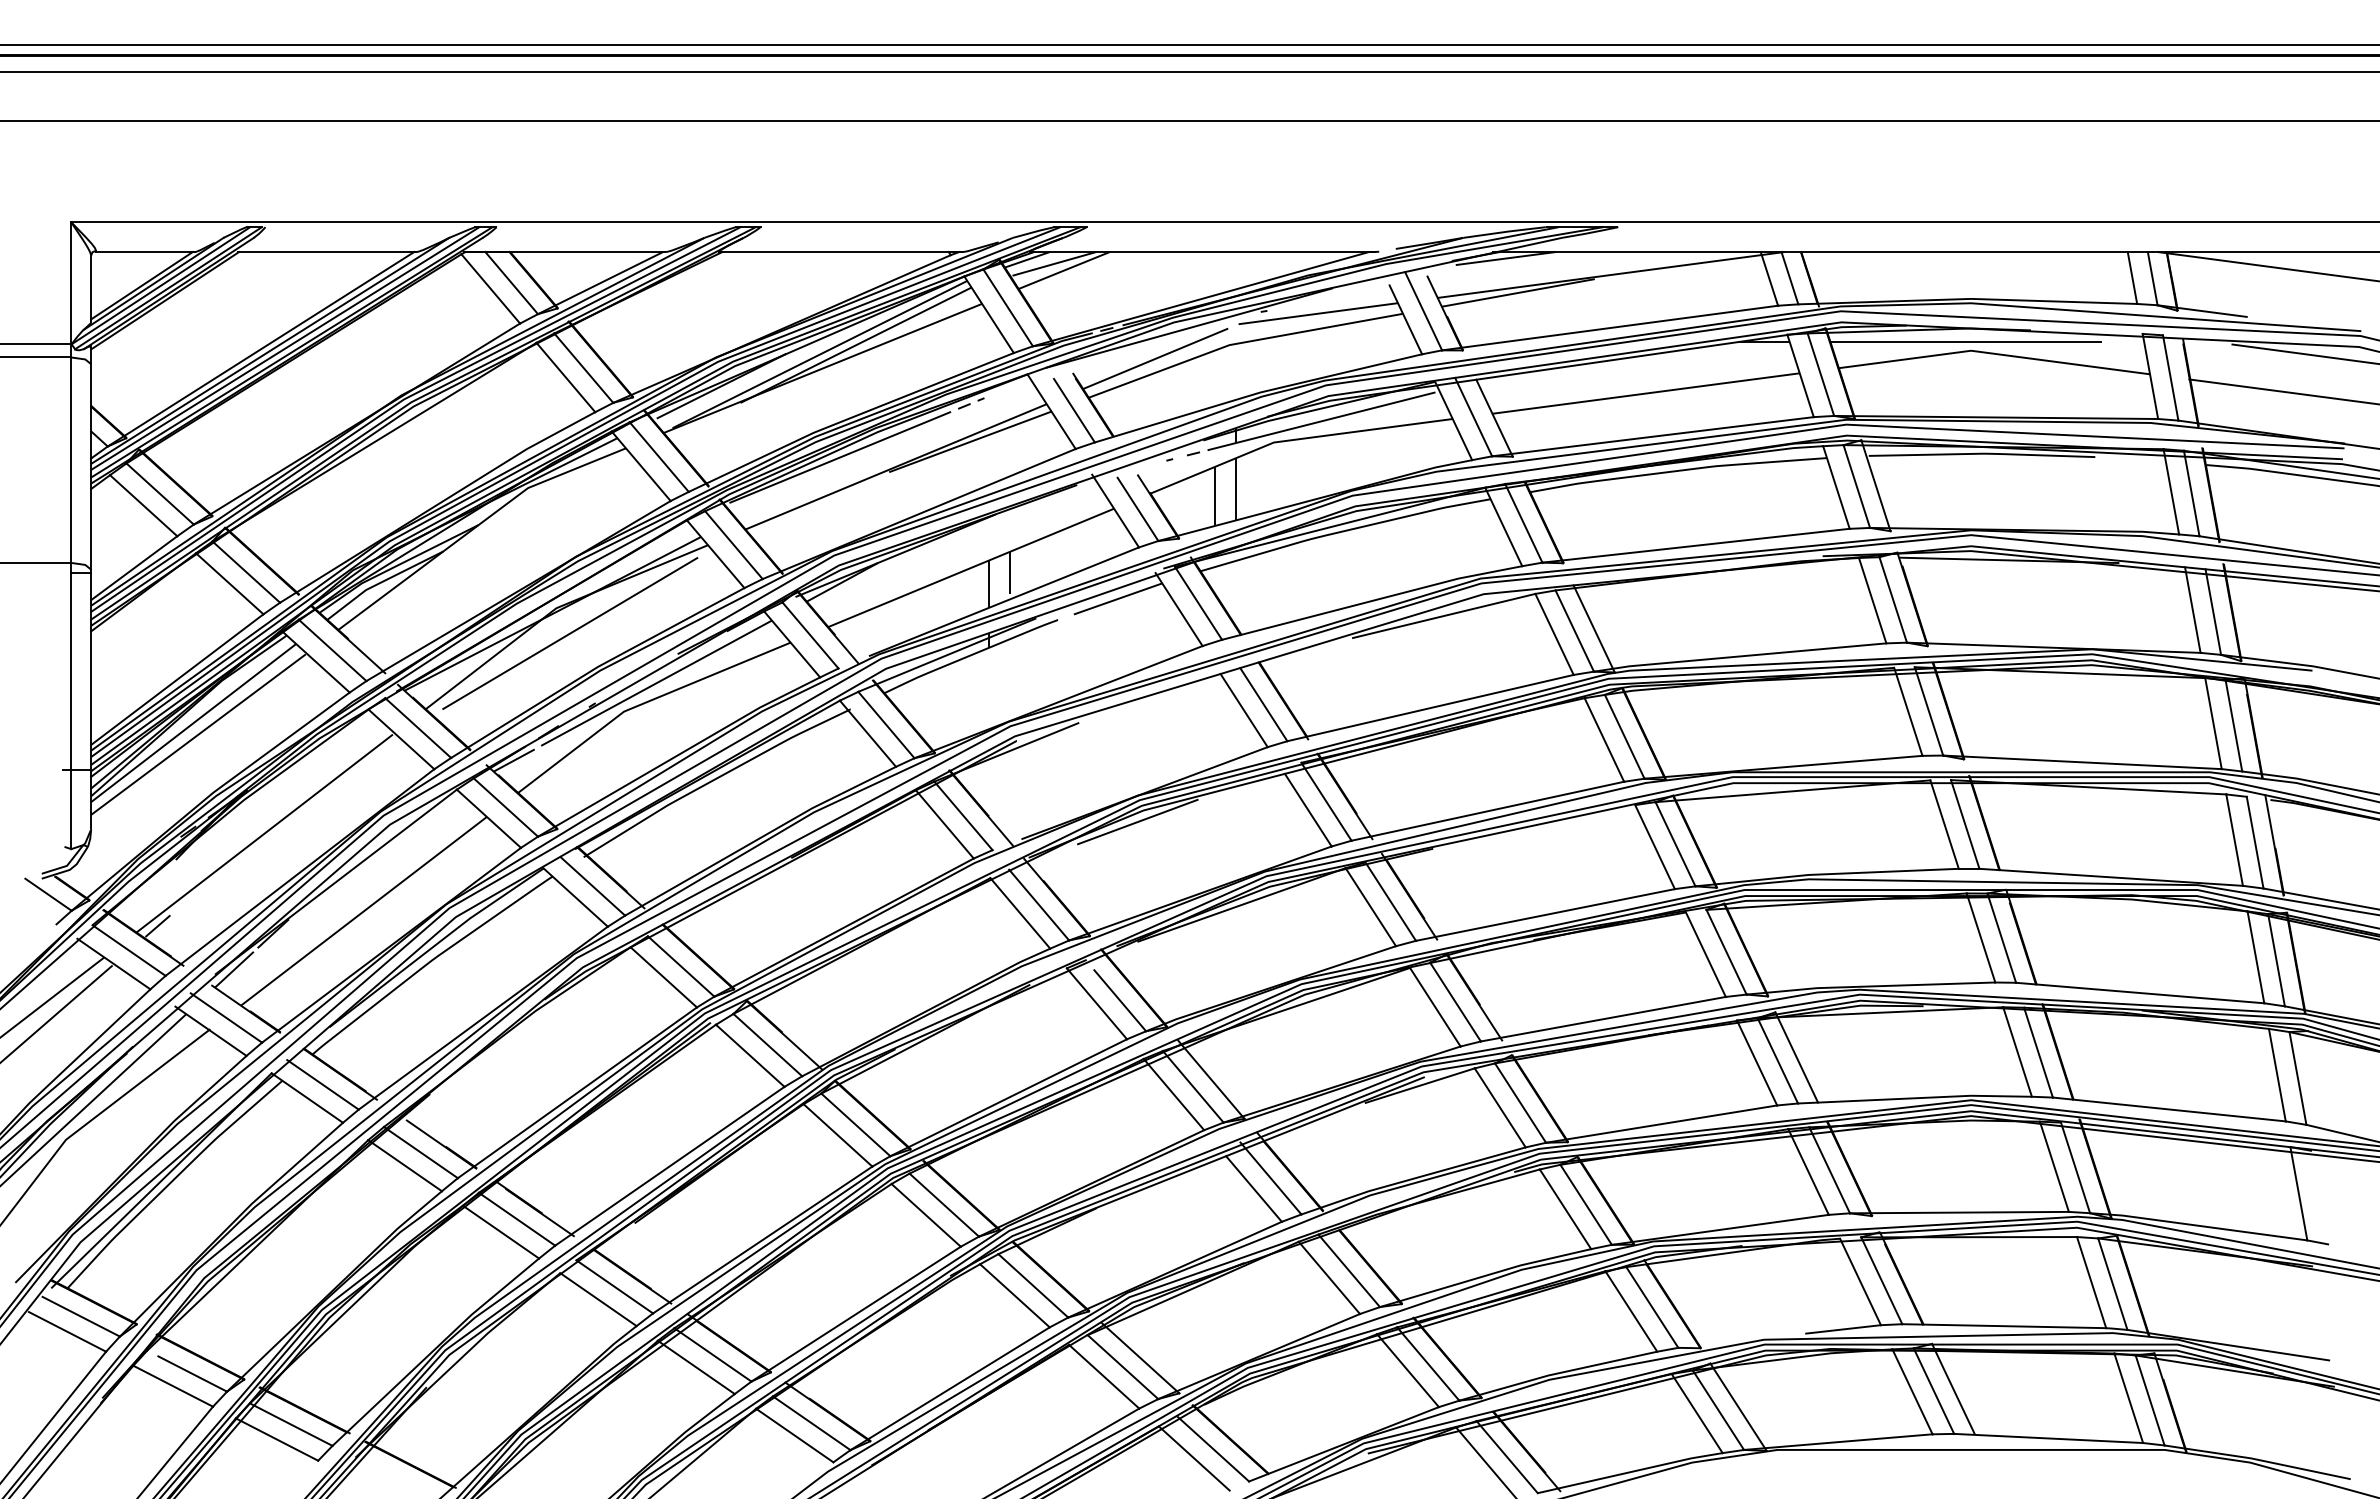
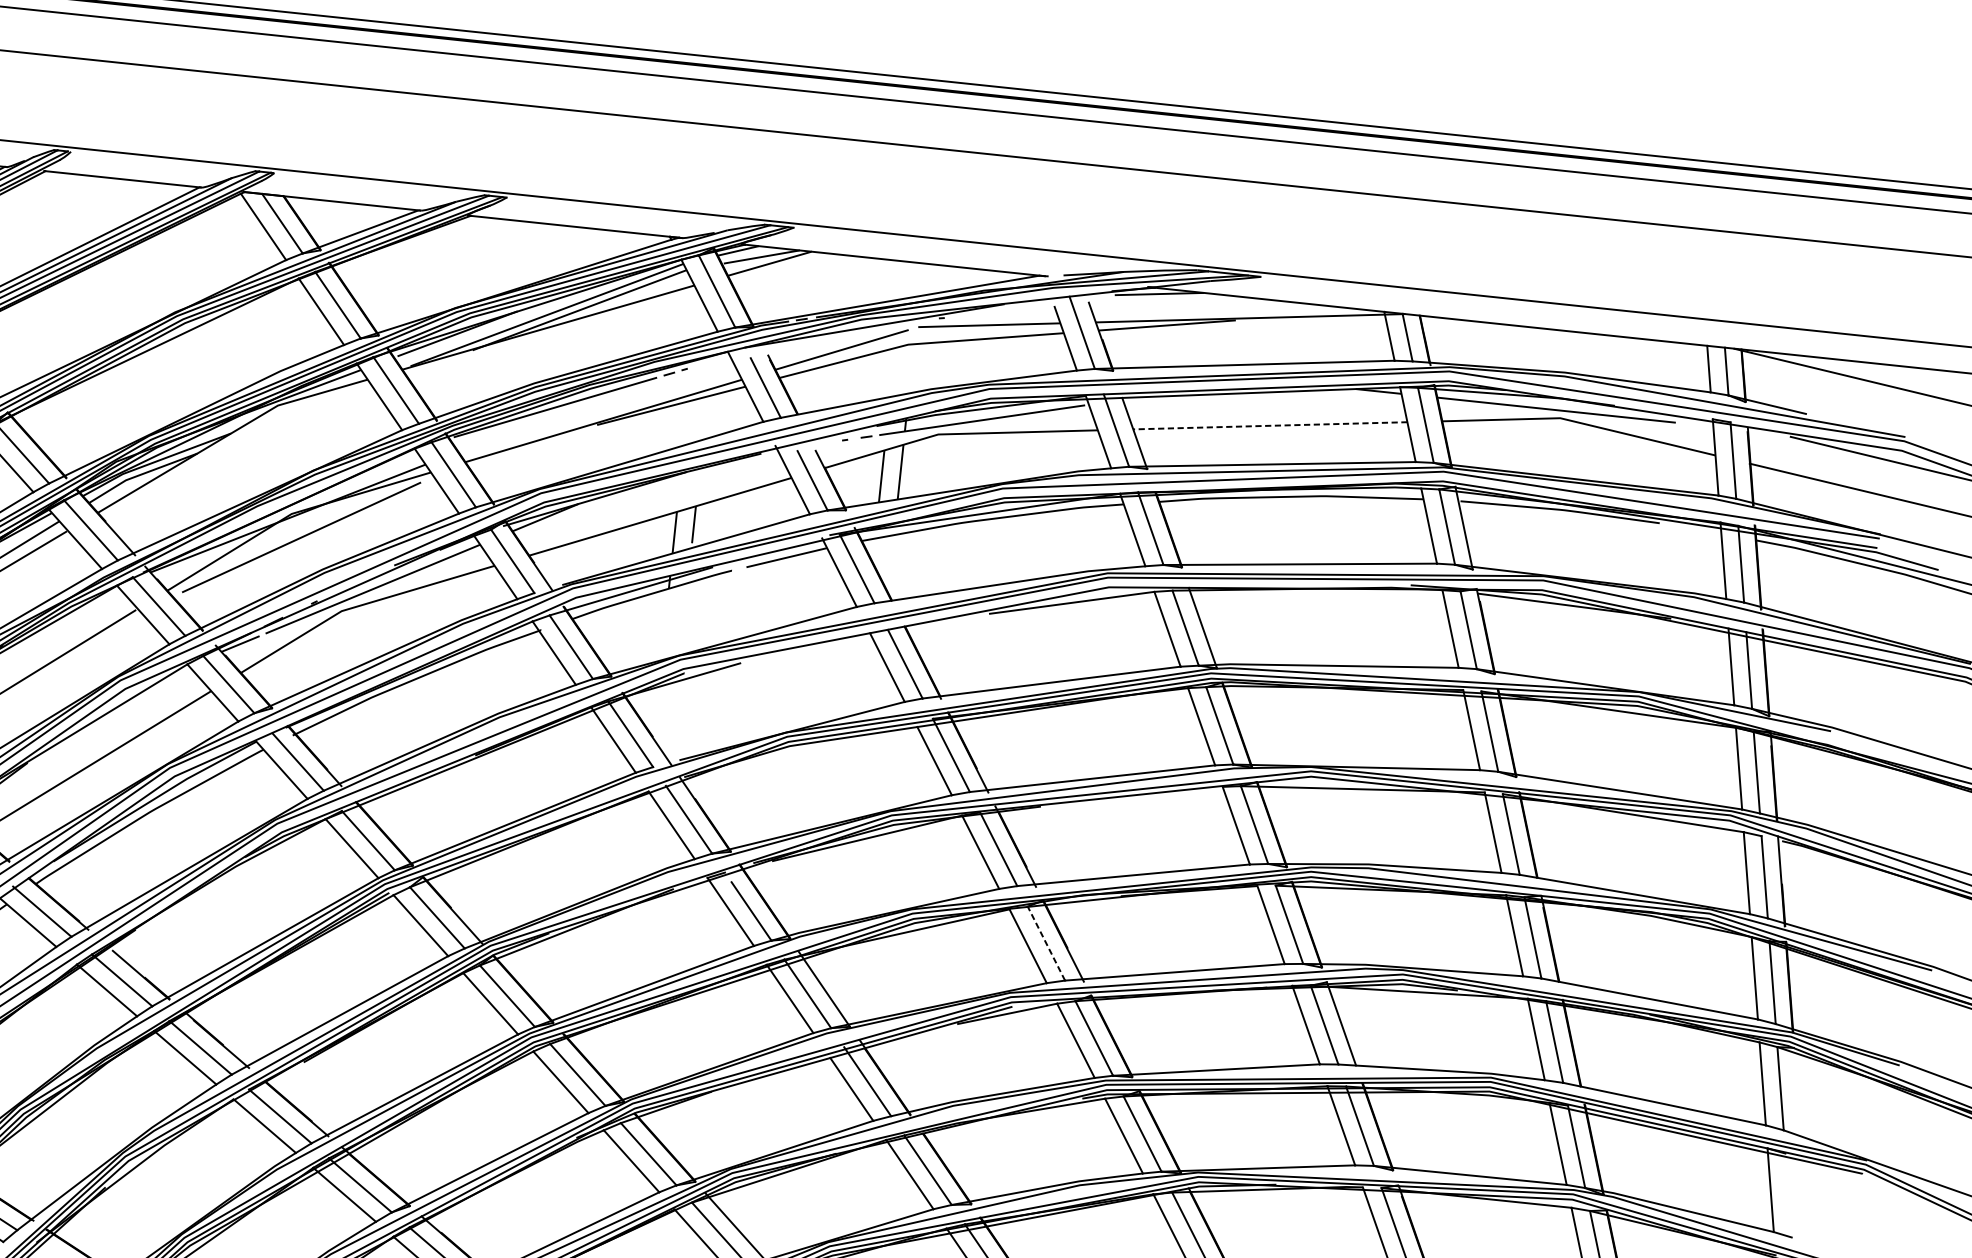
line: (1645, 393) -> (1269, 425), solid -> dashed
line: (1137, 821) -> (783, 755), removed
line: (1455, 1002) -> (1046, 943), solid -> dashed

